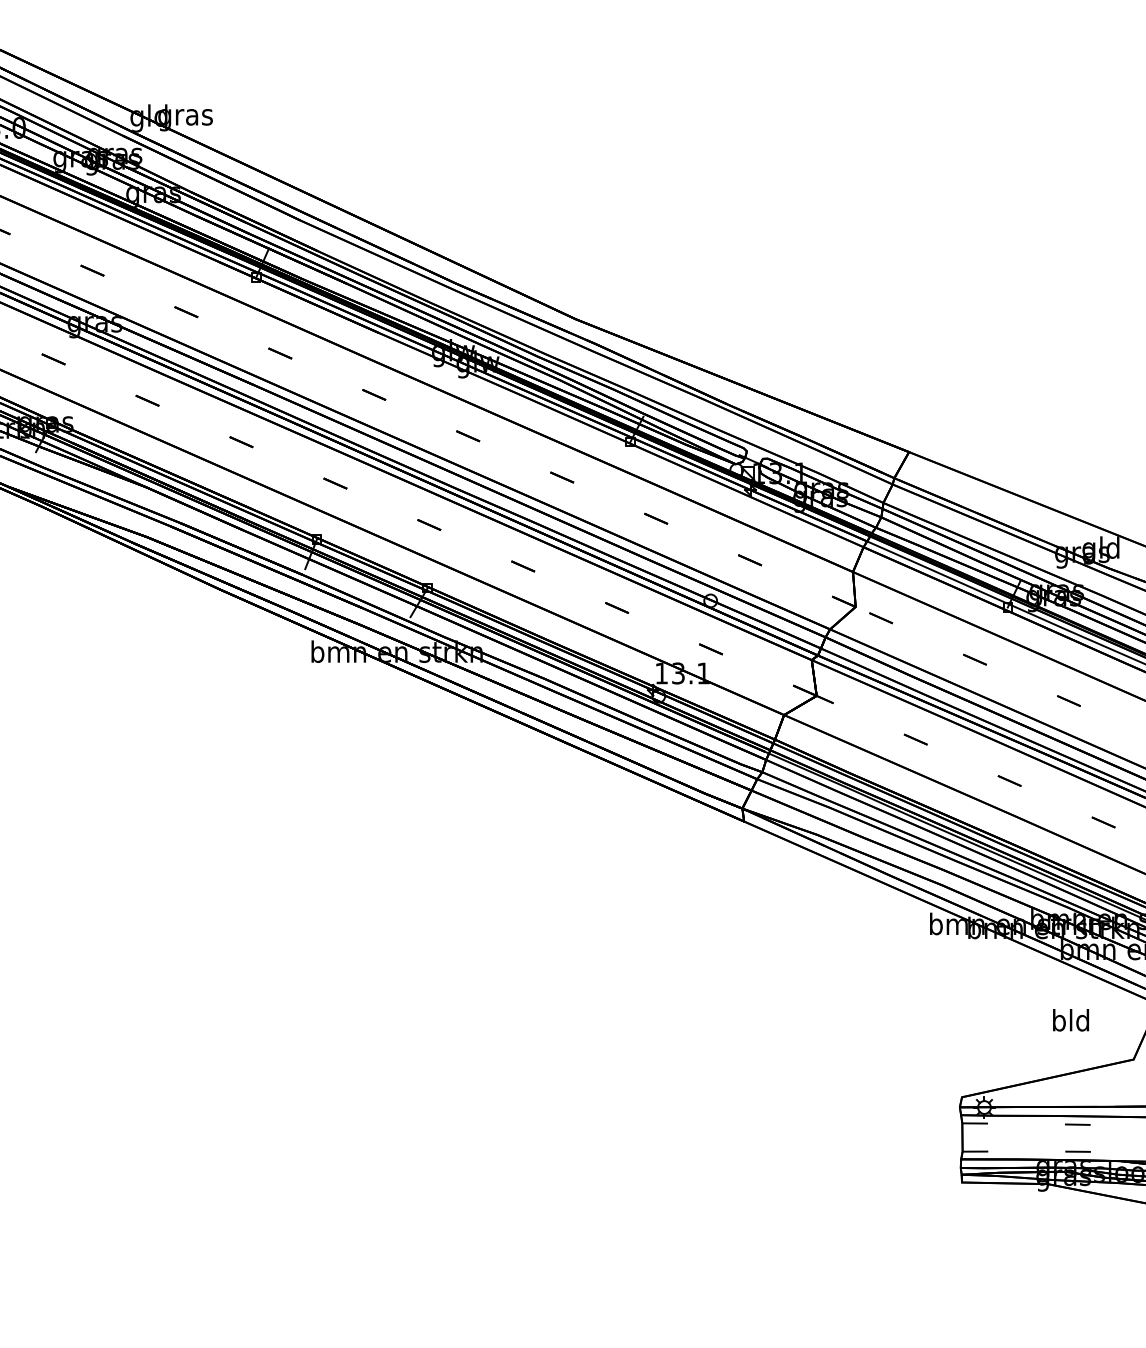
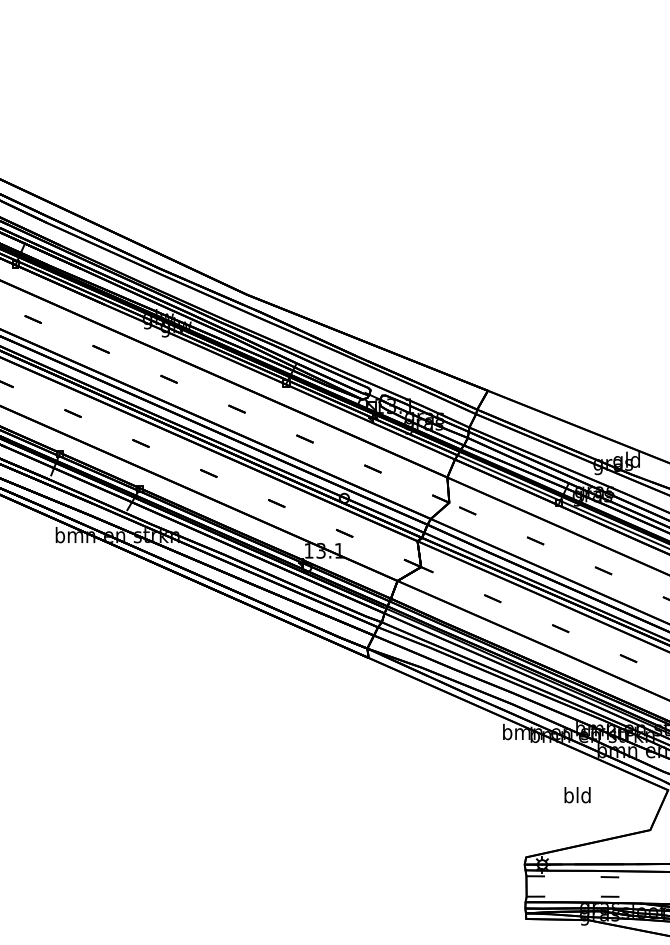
text: (1070, 1020) -> (577, 795), moved

